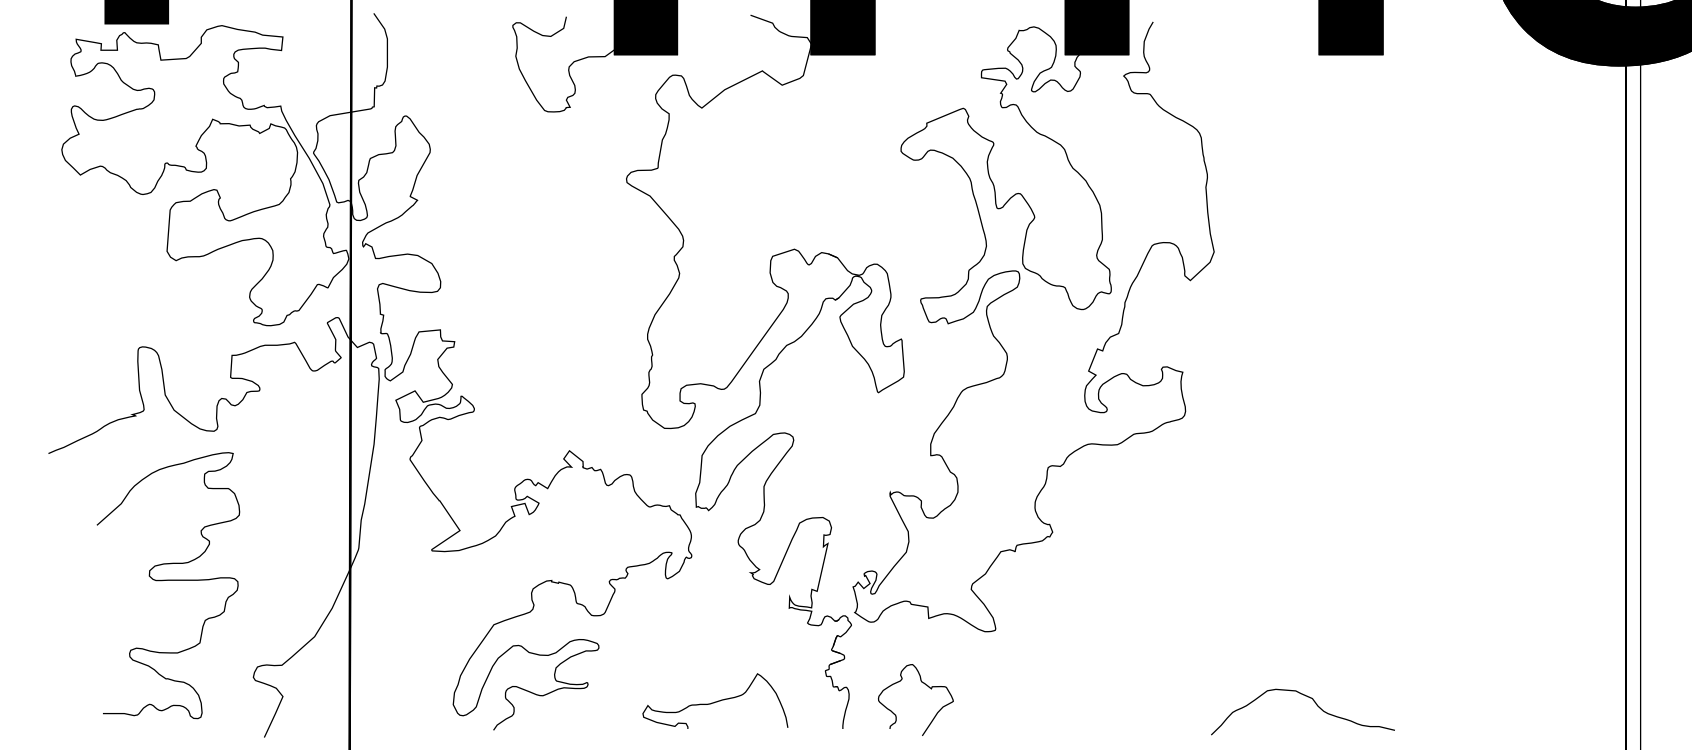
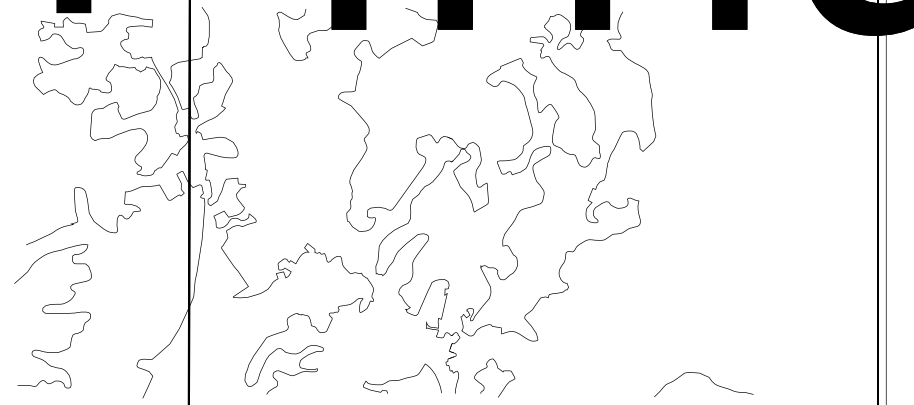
curve: (167, 580) -> (52, 313), moved
curve: (717, 700) -> (403, 378), moved

